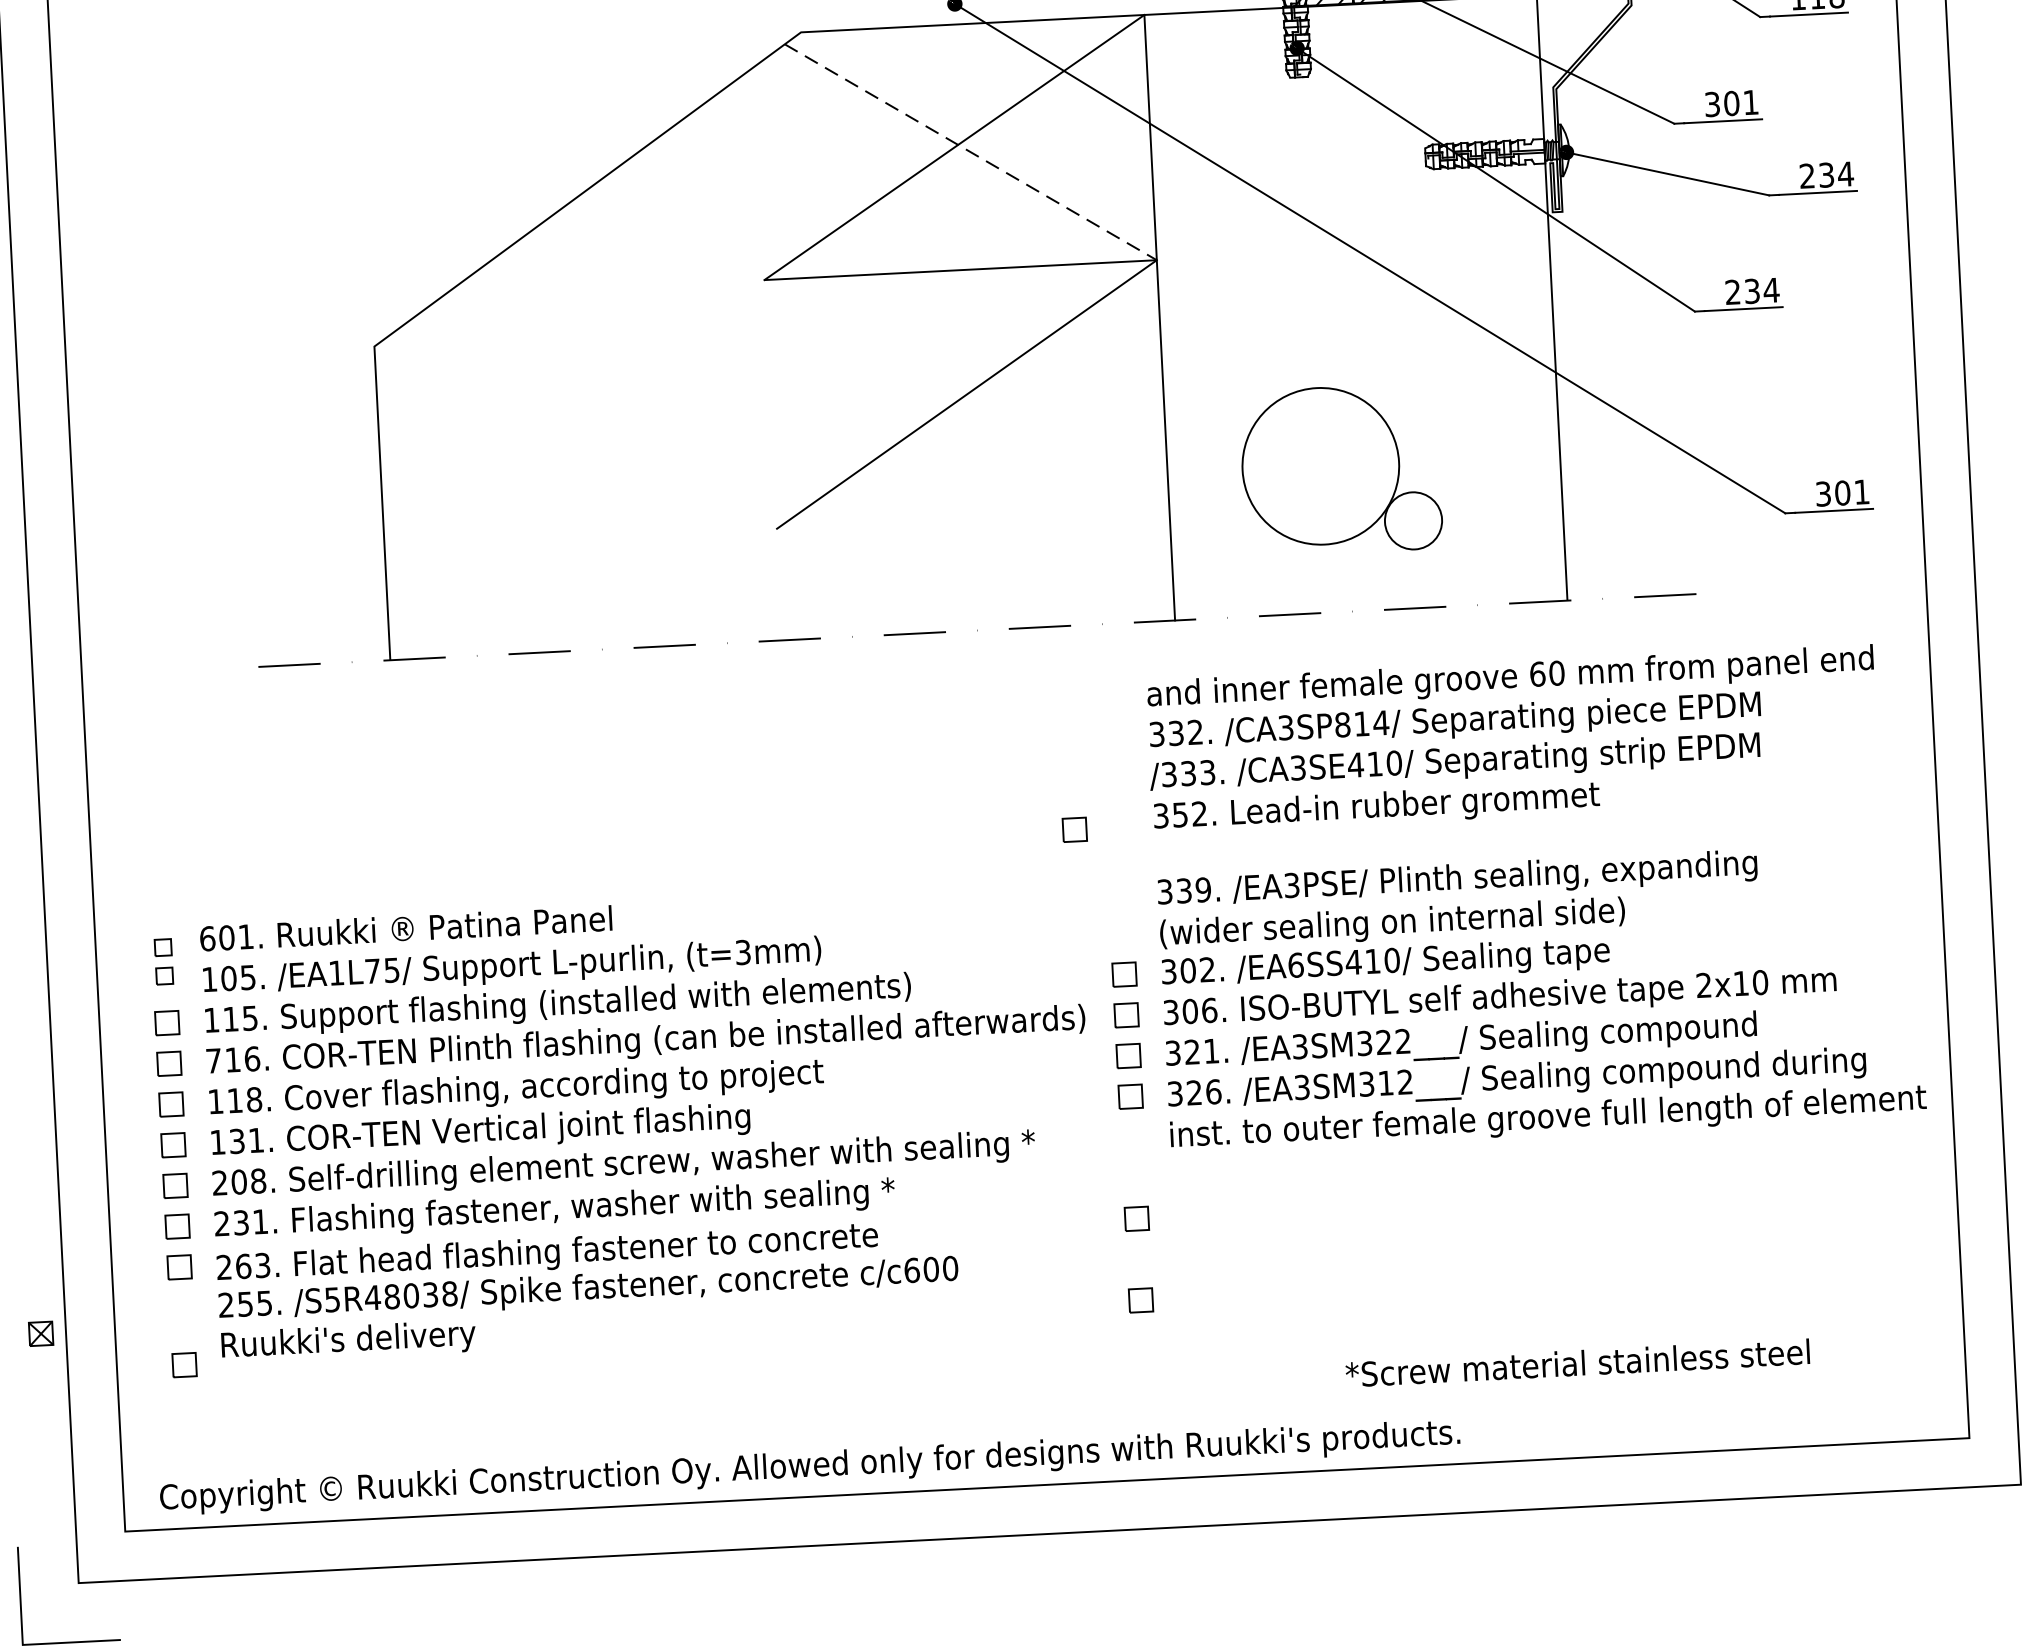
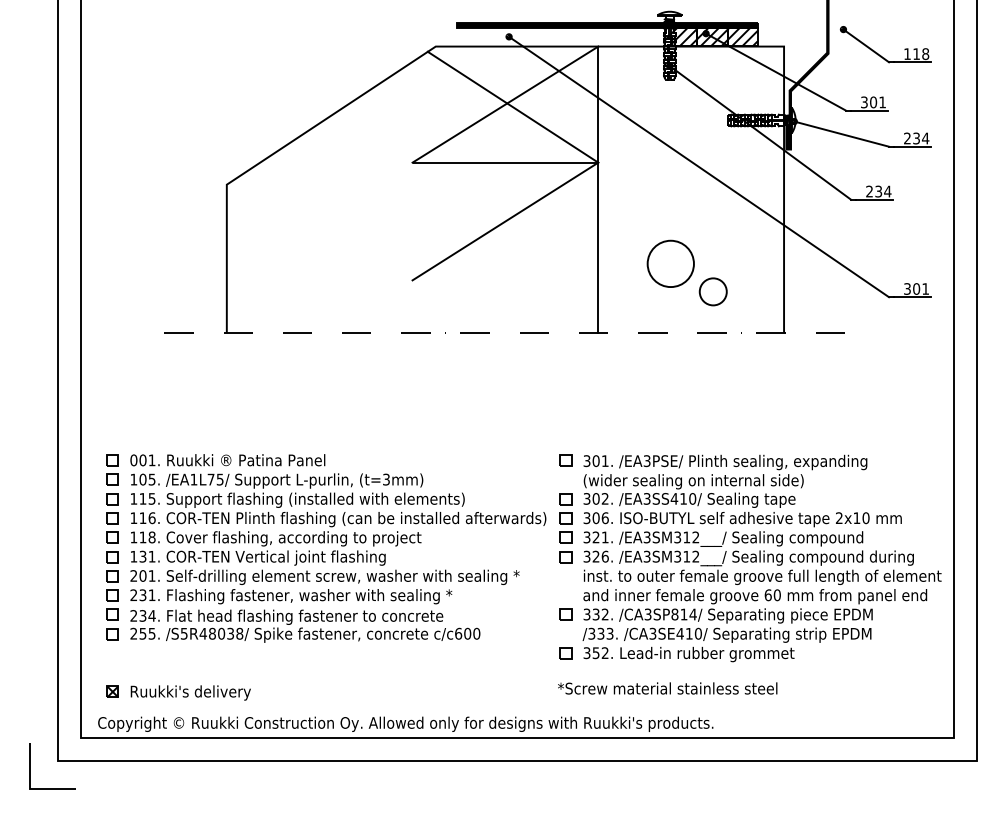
line: (971, 152) -> (513, 107), dashed -> solid
circle: (1320, 465) -> (670, 263), size x0.62
text: (1511, 739) -> (754, 625), moved
part: (1073, 829) -> (565, 460), moved
text: (1193, 891) -> (600, 461), 339. -> 301.
text: (206, 937) -> (133, 459), 601. -> 001.
part: (163, 960) -> (112, 469), size x1.43
text: (1294, 964) -> (646, 498), /EA6SS410/ -> /EA3SS410/
text: (1383, 1042) -> (686, 537), /EA3SM322___/ -> /EA3SM312___/
text: (212, 1059) -> (133, 517), 716. -> 116.
text: (257, 1180) -> (151, 575), 208. -> 201.
text: (252, 1265) -> (147, 615), 263. -> 234.
part: (40, 1333) -> (112, 691), moved
text: (347, 1340) -> (190, 692), moved
text: (1577, 1363) -> (667, 688), moved
part: (183, 1365) -> (112, 634), moved

